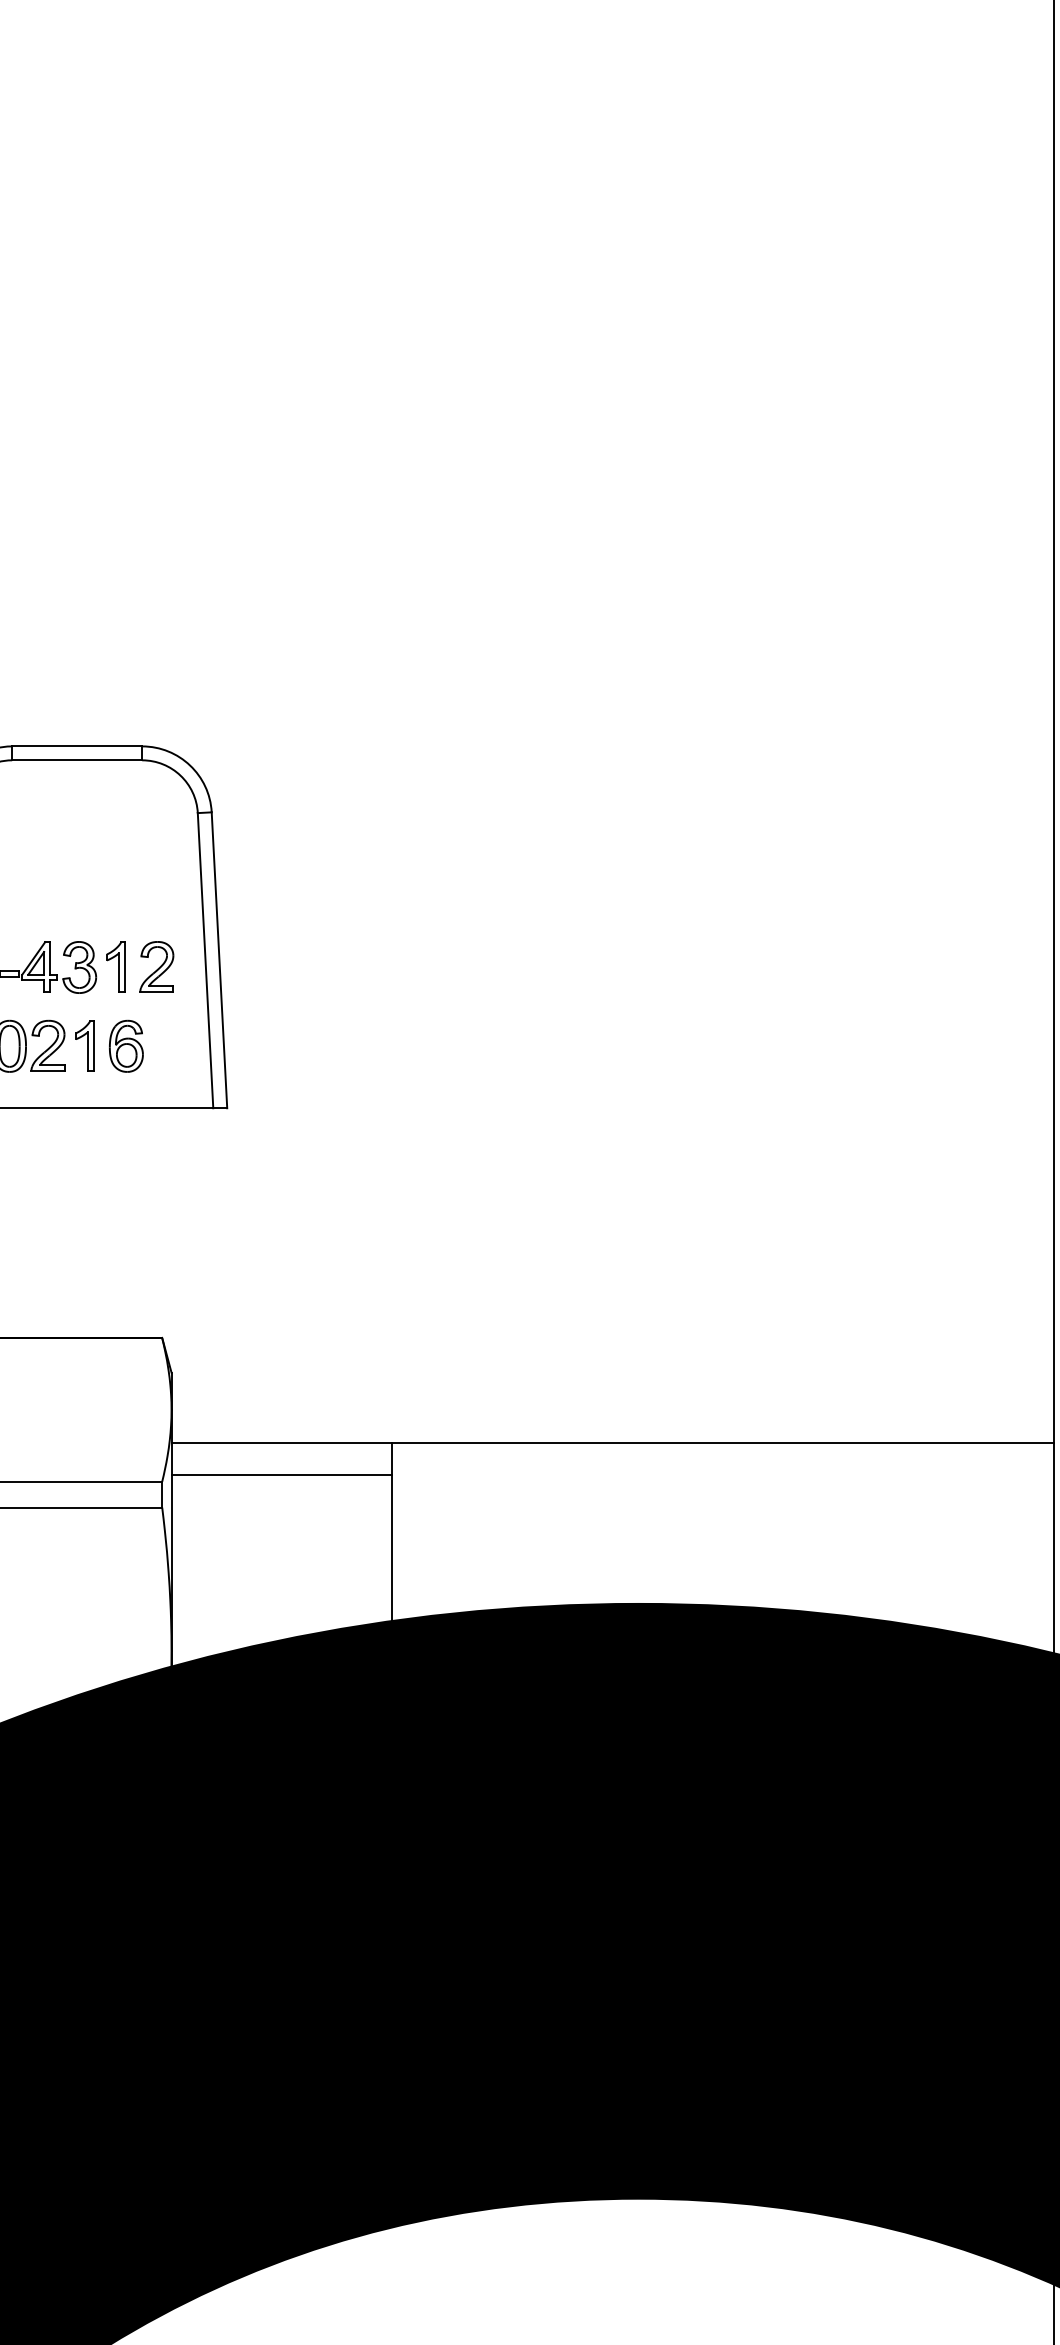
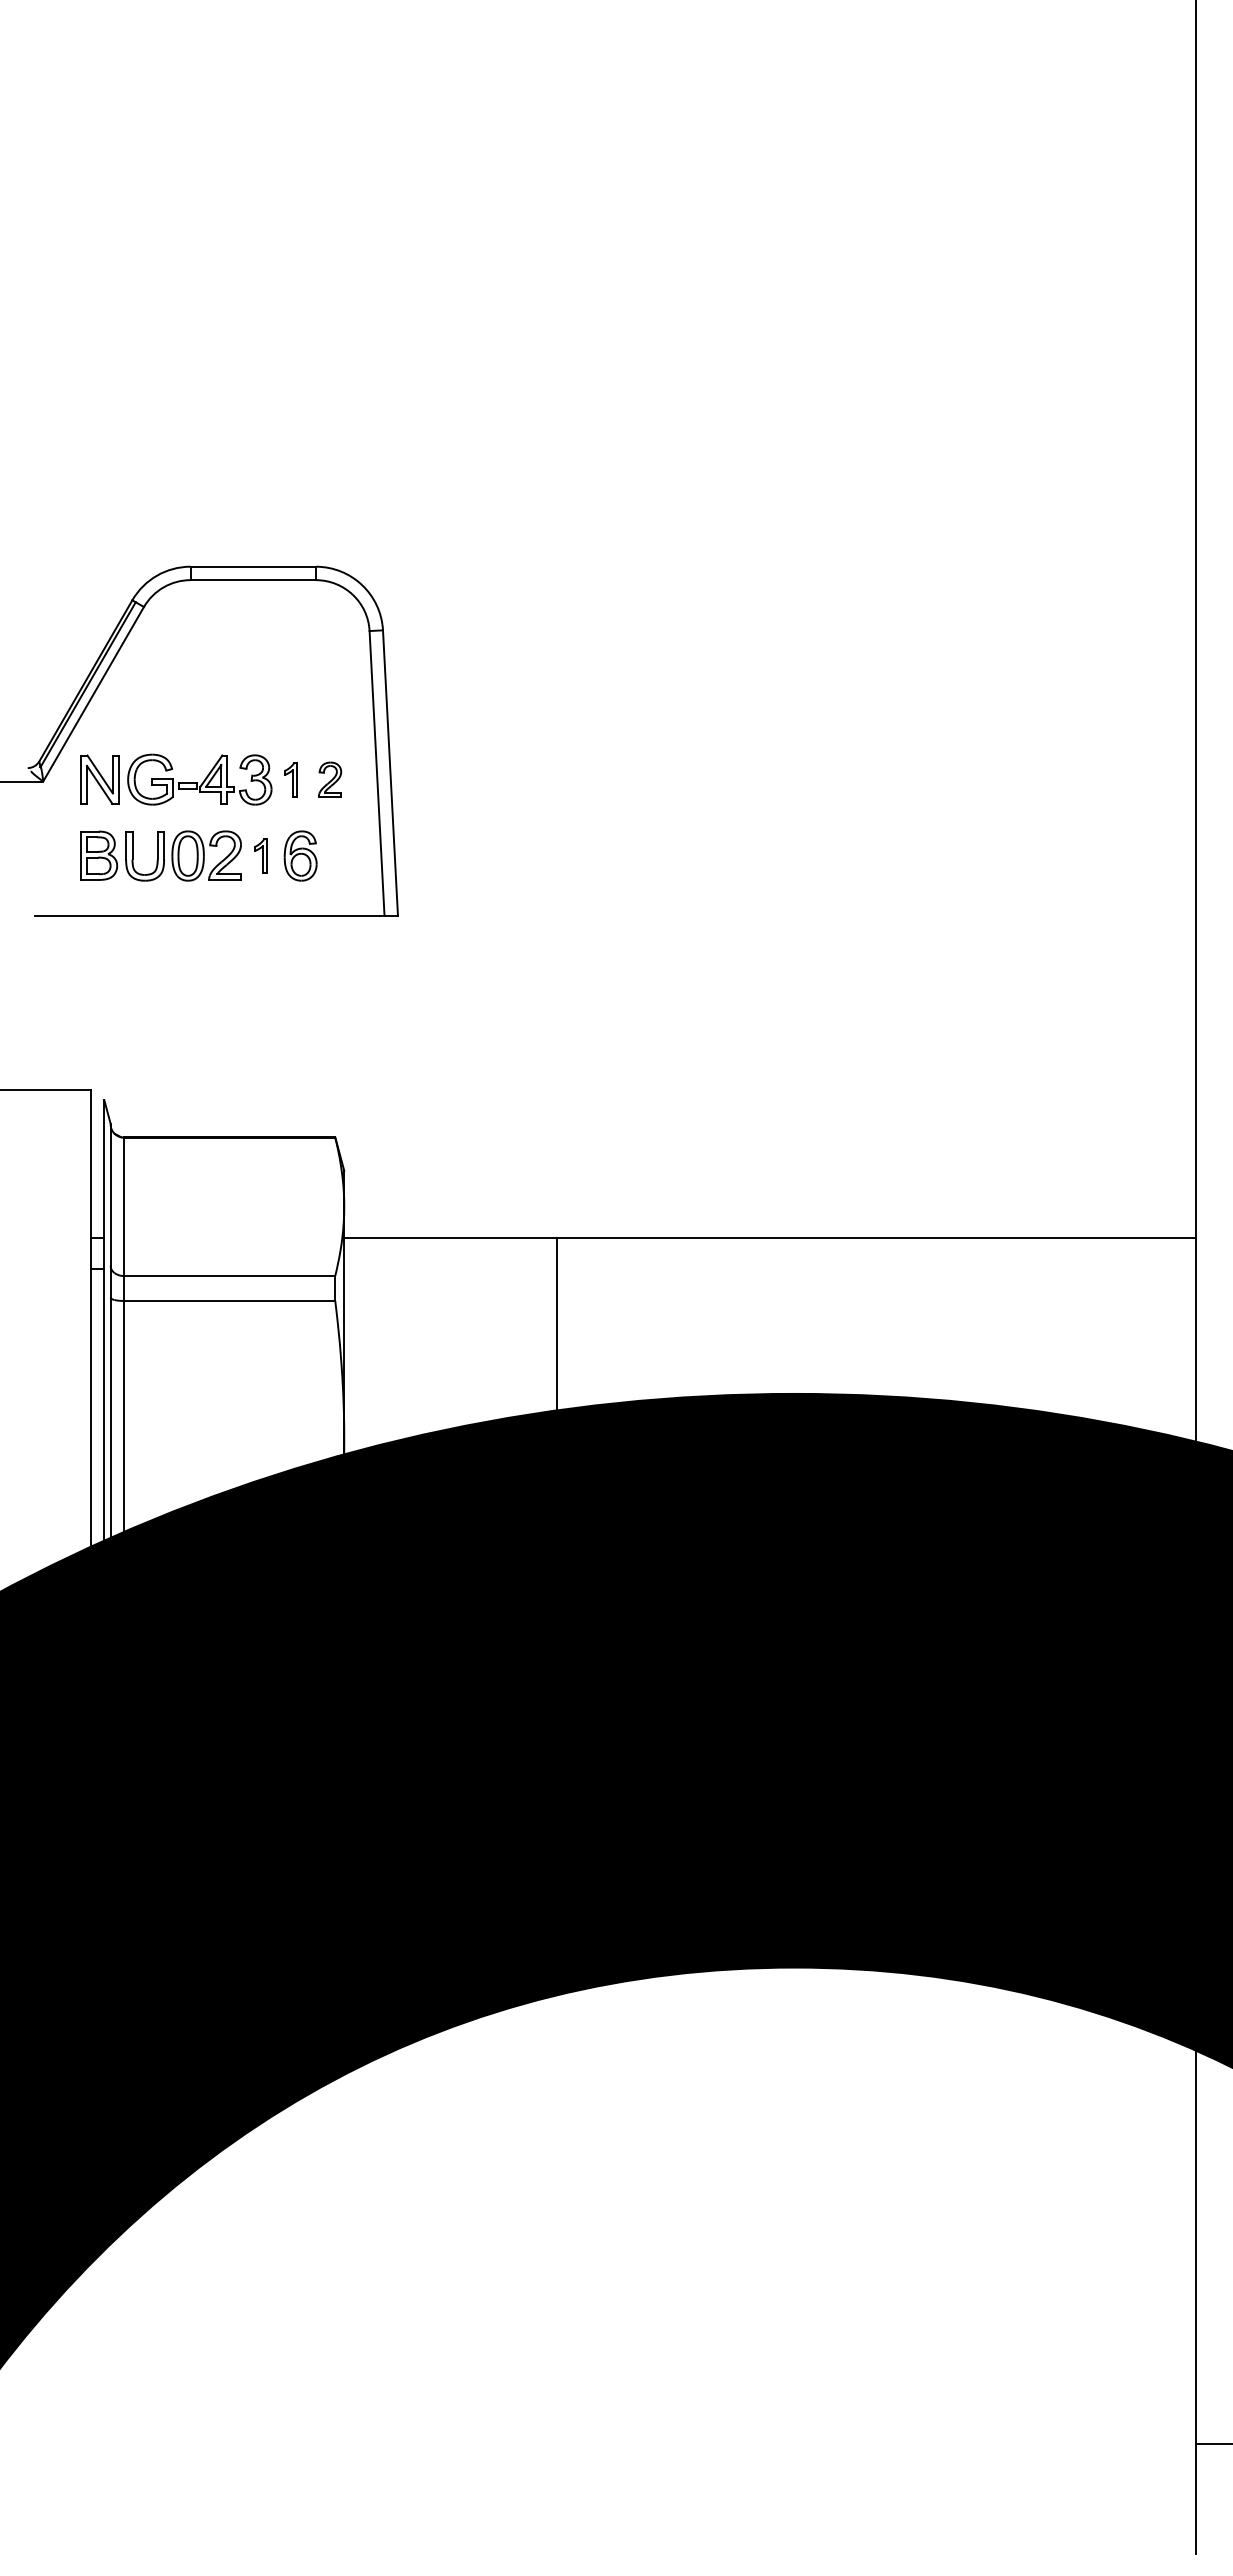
part: (115, 966) -> (290, 779), size x0.7
part: (156, 966) -> (329, 779), size x0.7
part: (84, 1045) -> (260, 855), size x0.7
line: (281, 1474) -> (450, 1269), removed

